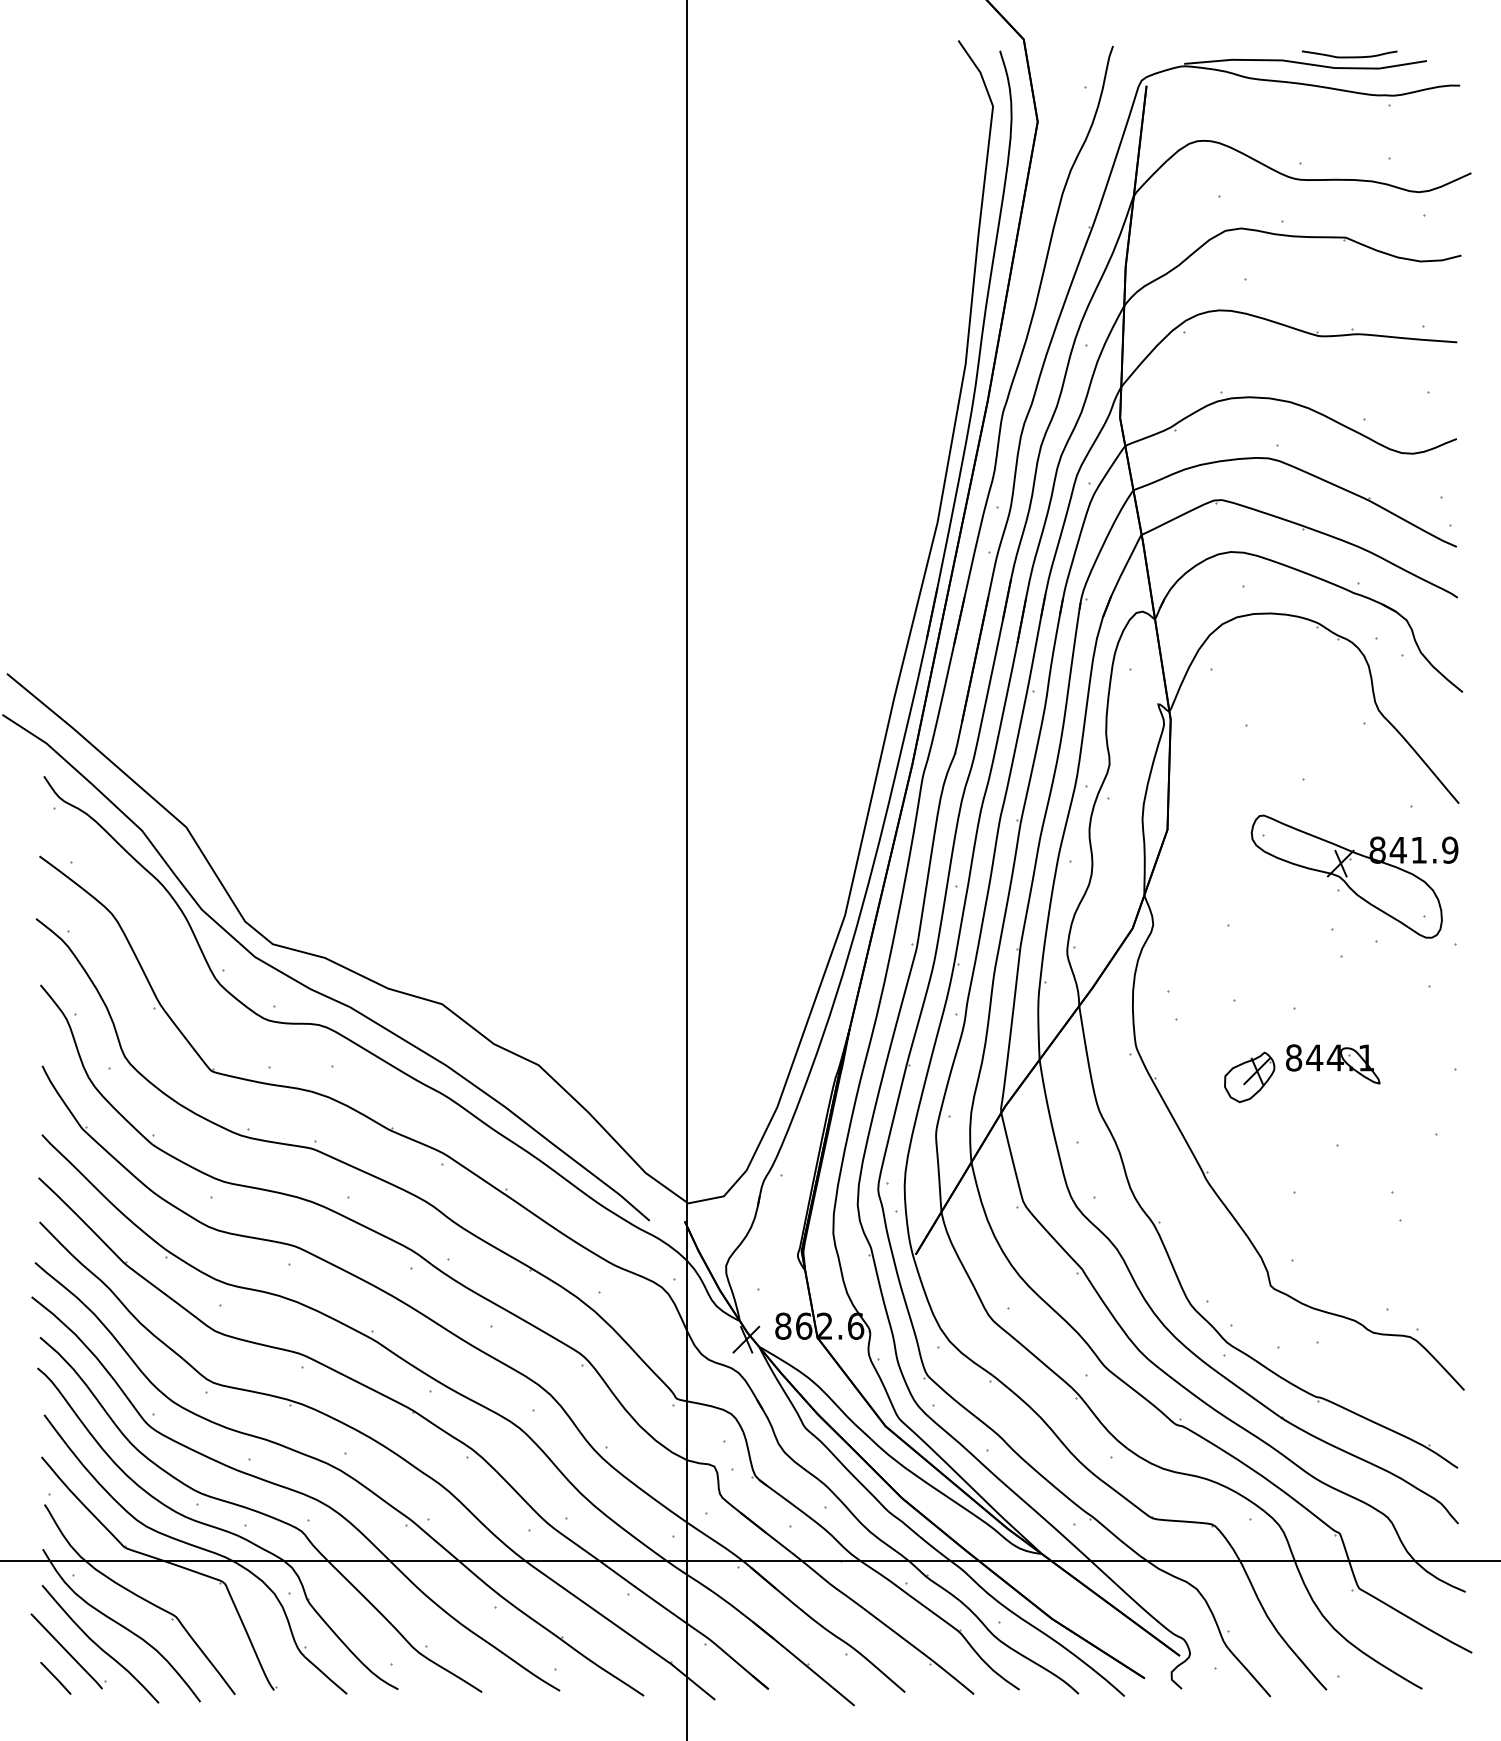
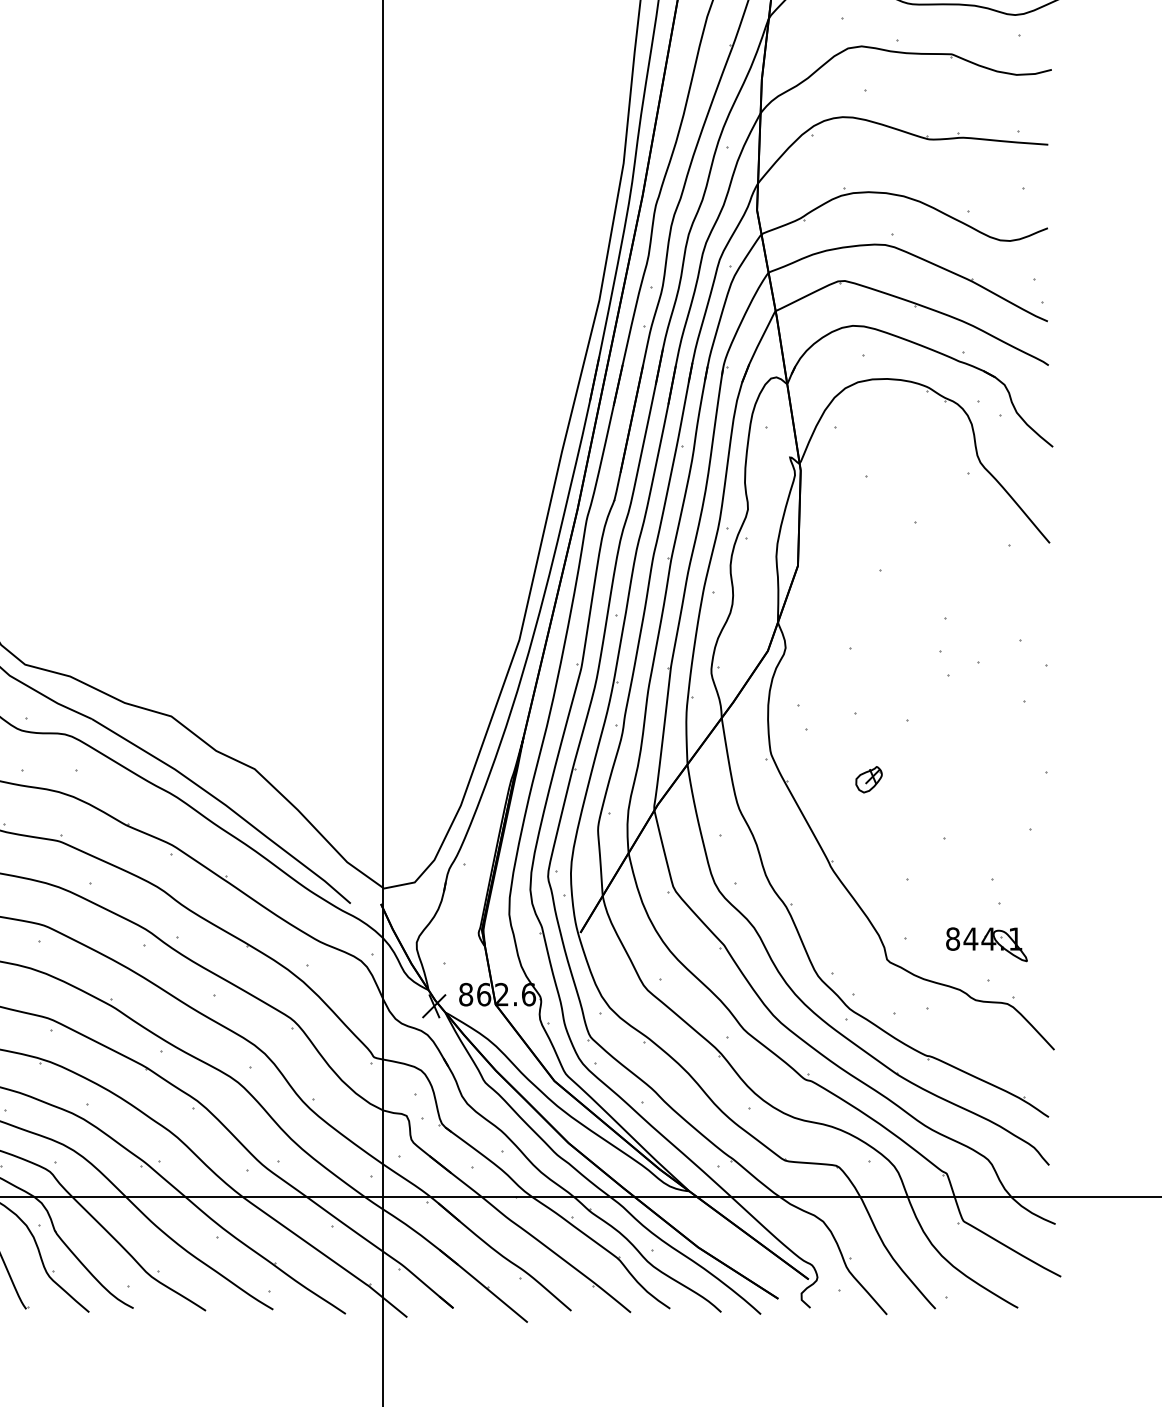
part: (1354, 876) -> (959, 606), removed
part: (1333, 1064) -> (987, 944), moved
part: (1249, 1077) -> (868, 779), size x0.6

